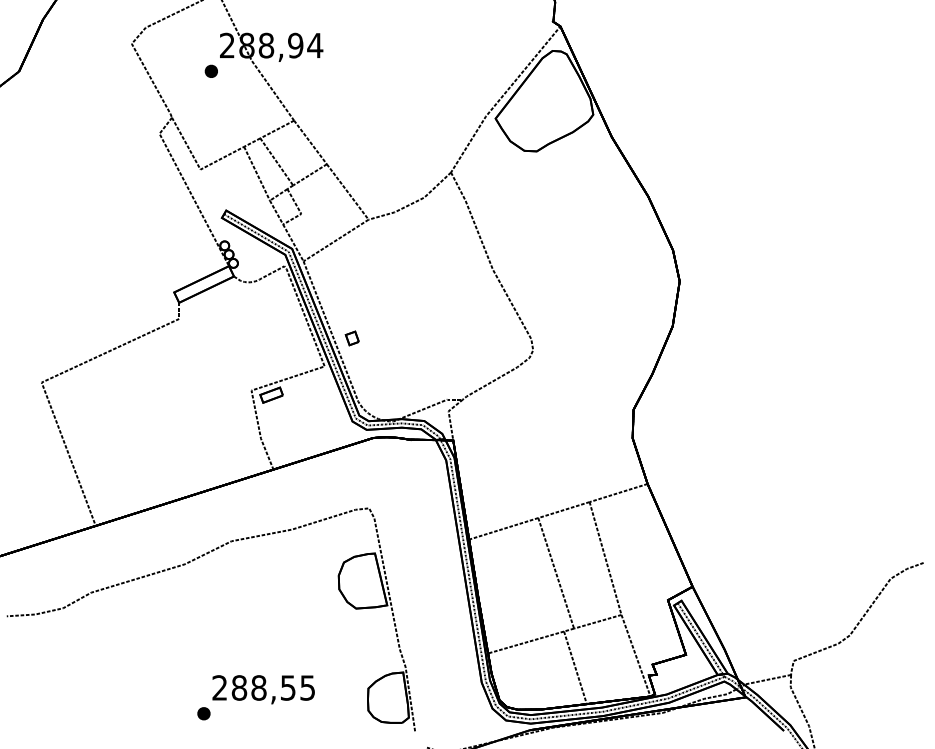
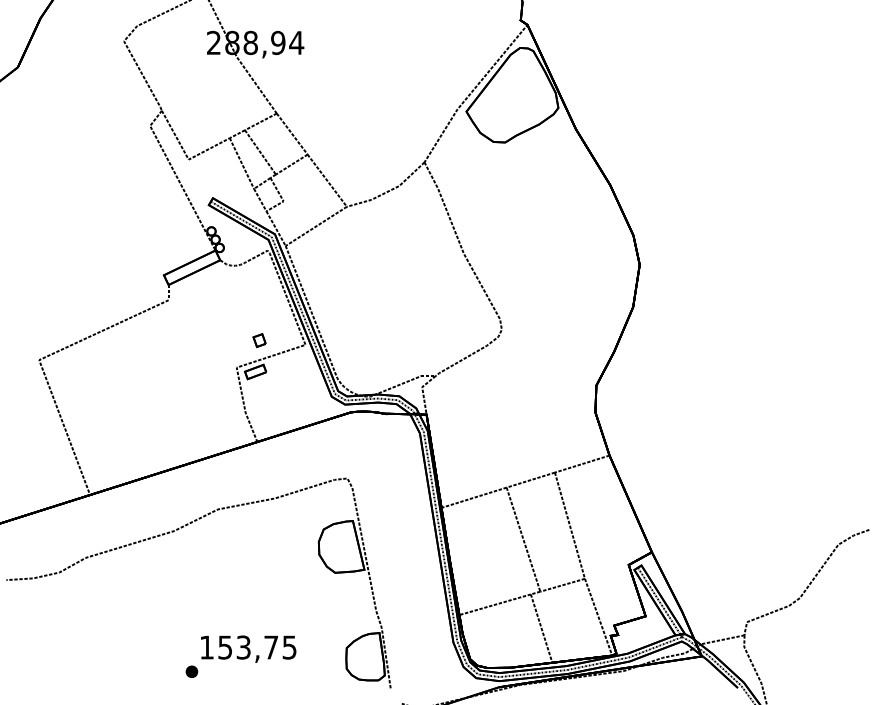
part: (210, 71) -> (198, 67), removed
part: (352, 338) -> (259, 340), moved
text: (254, 687) -> (239, 647), 288,55 -> 153,75

